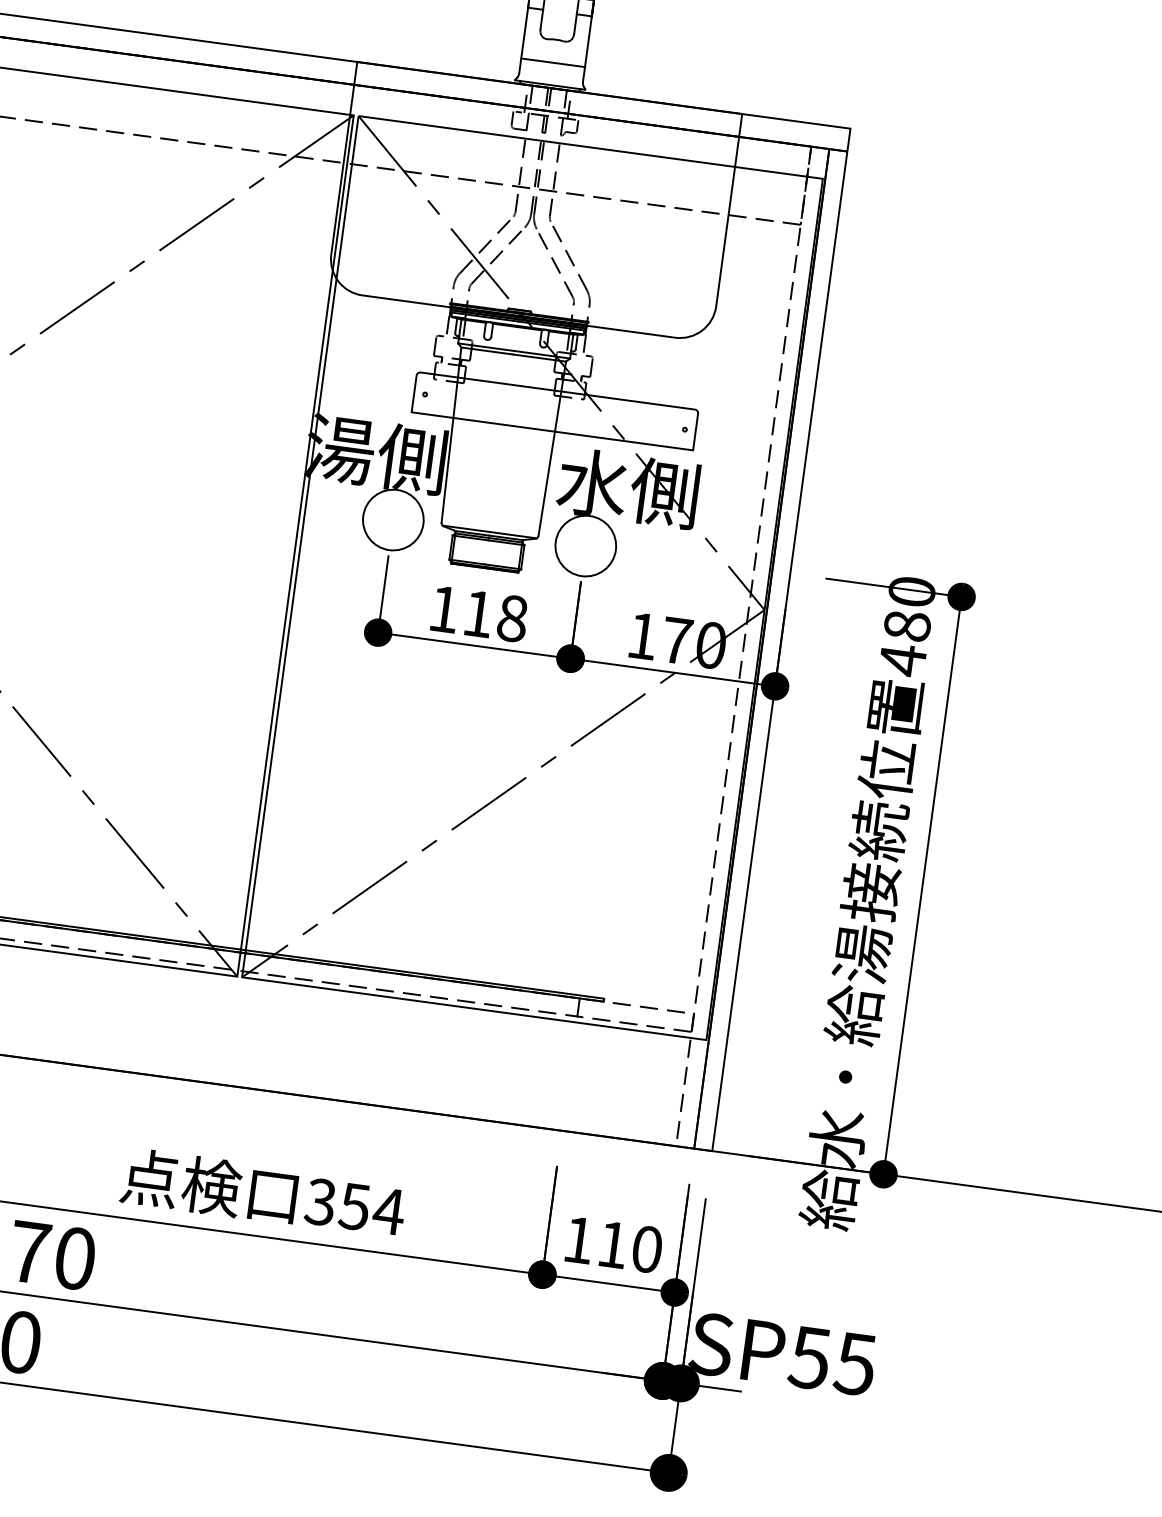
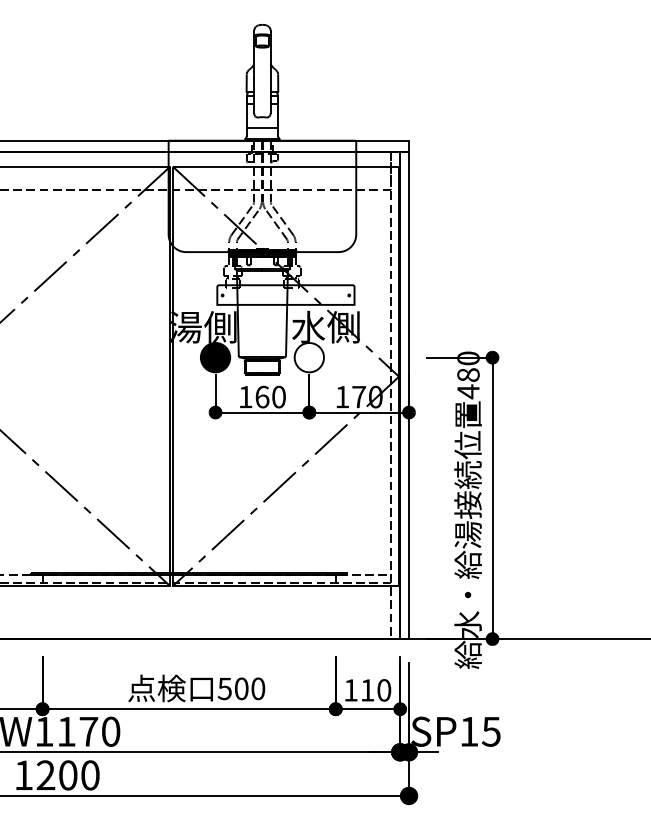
fill: (393, 519) -> (215, 357), added
text: (495, 614) -> (270, 396), 118 -> 160
text: (354, 1206) -> (241, 688), 354 -> 500
text: (808, 1357) -> (468, 731), SP55 -> SP15

